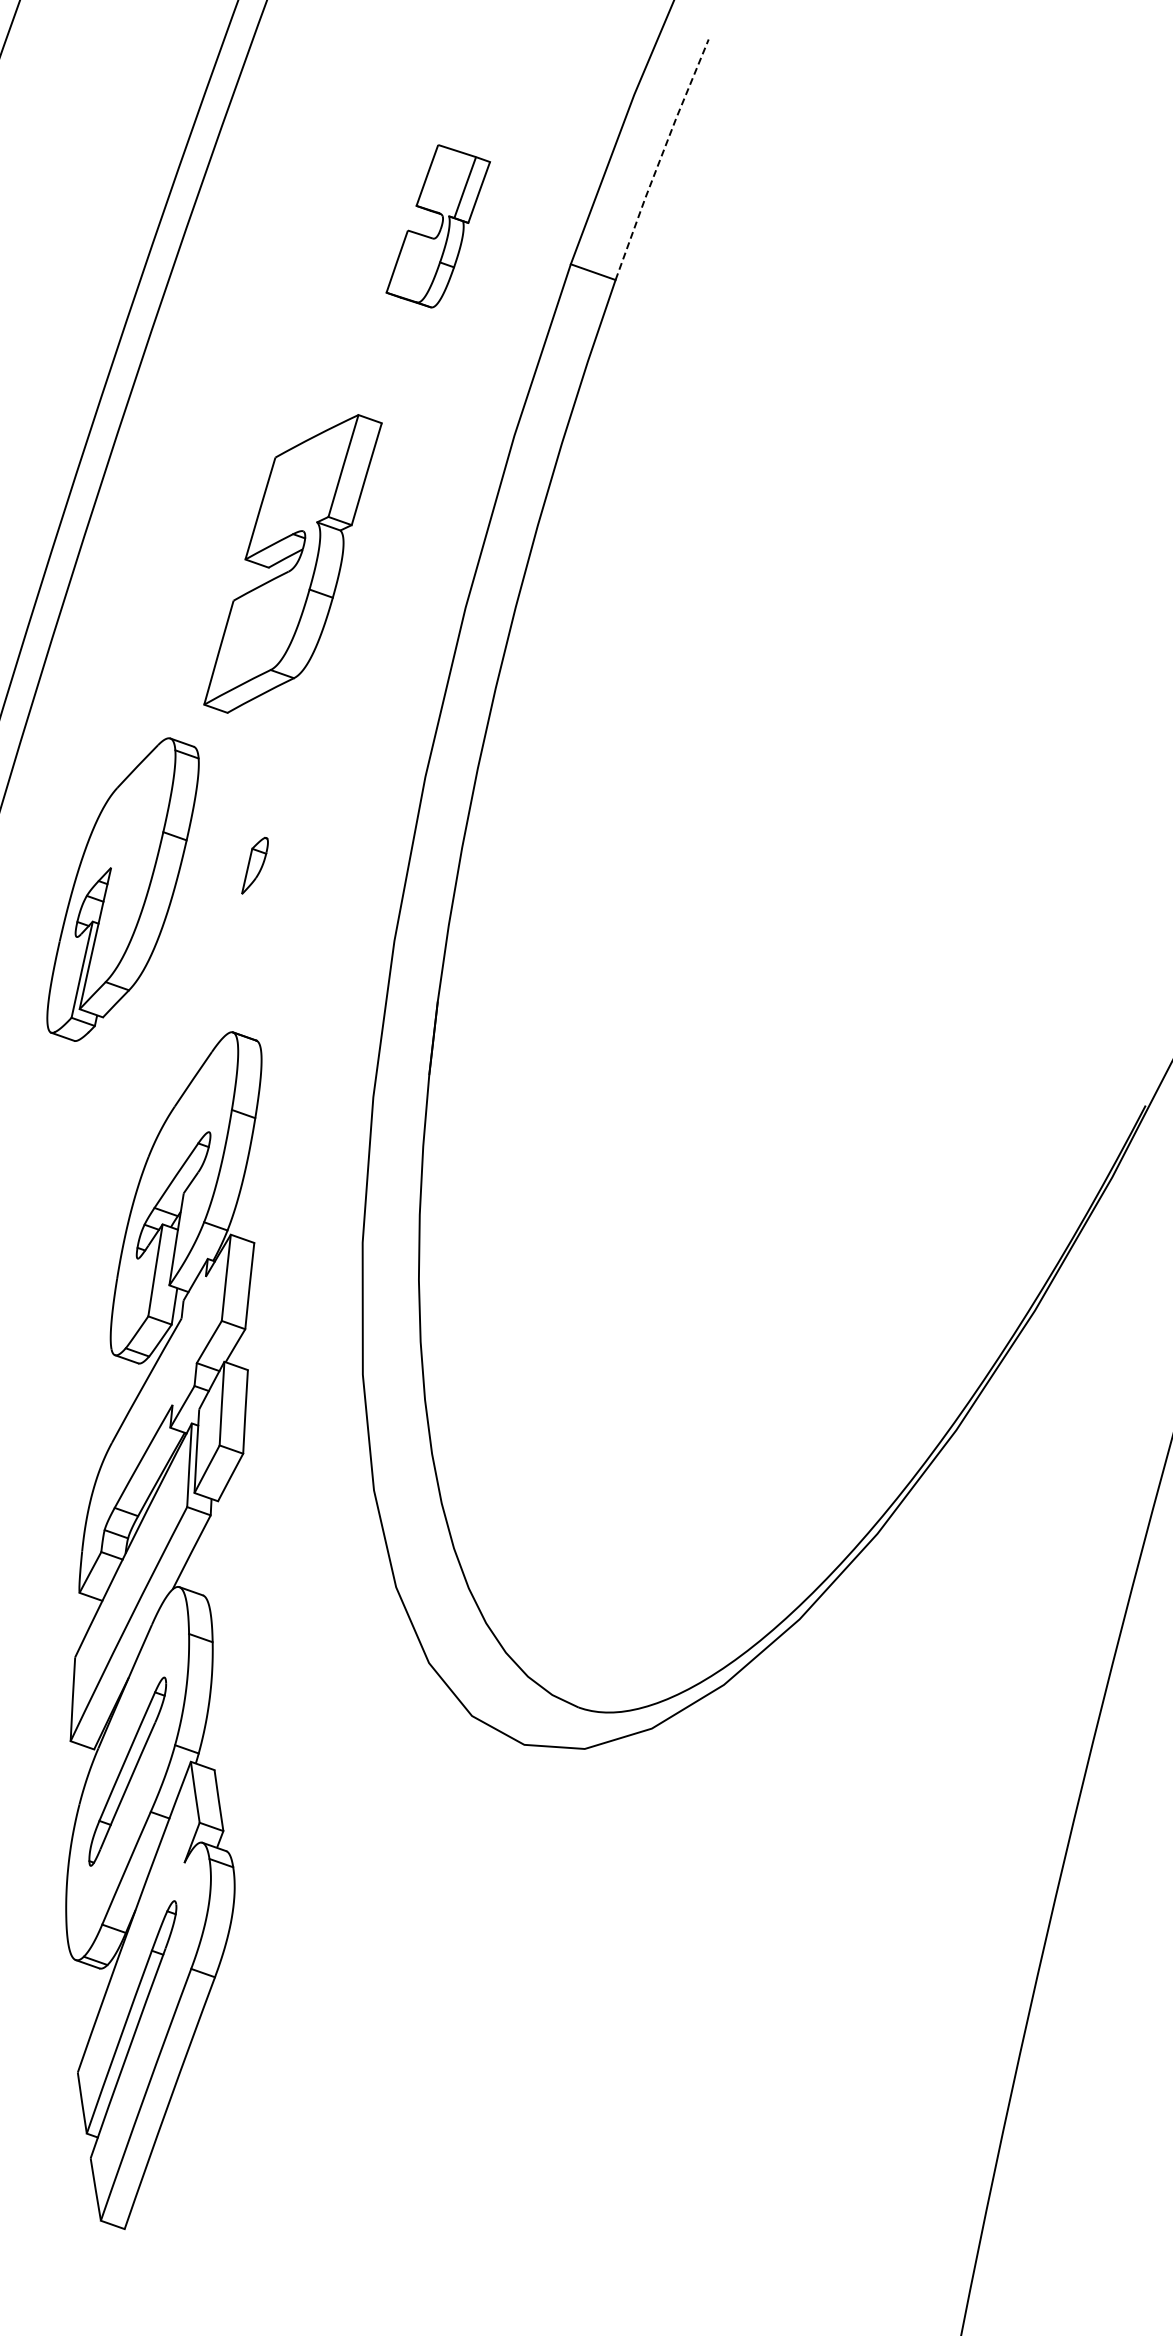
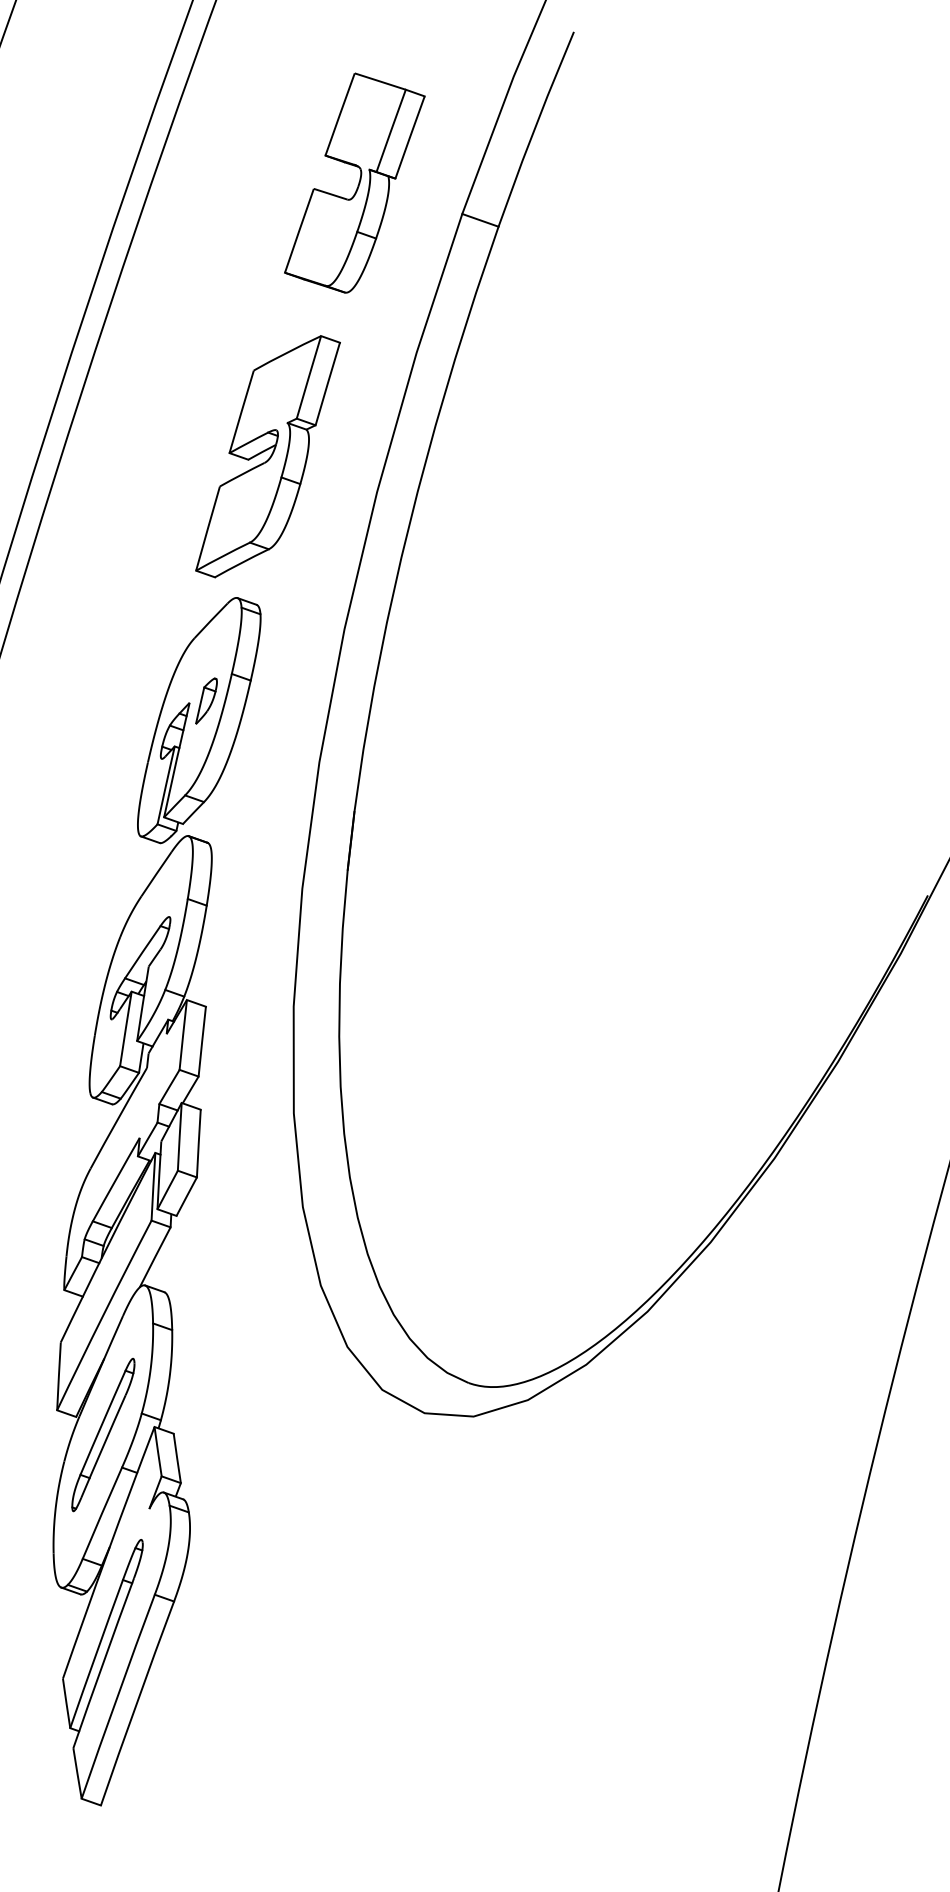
line: (660, 159) -> (534, 129), dashed -> solid
part: (438, 226) -> (355, 183), size x1.67
part: (292, 563) -> (267, 456), moved
part: (122, 889) -> (198, 720), moved

